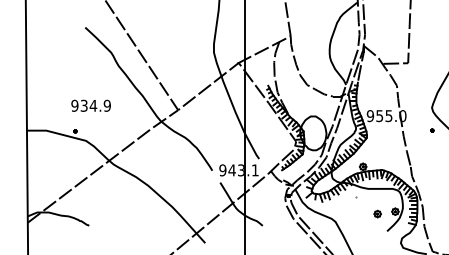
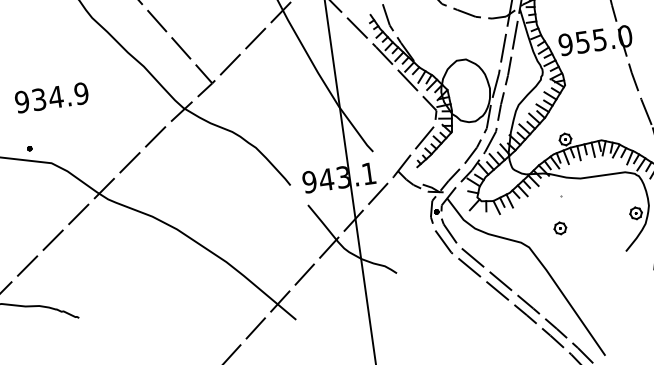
part: (377, 213) -> (559, 227), moved

